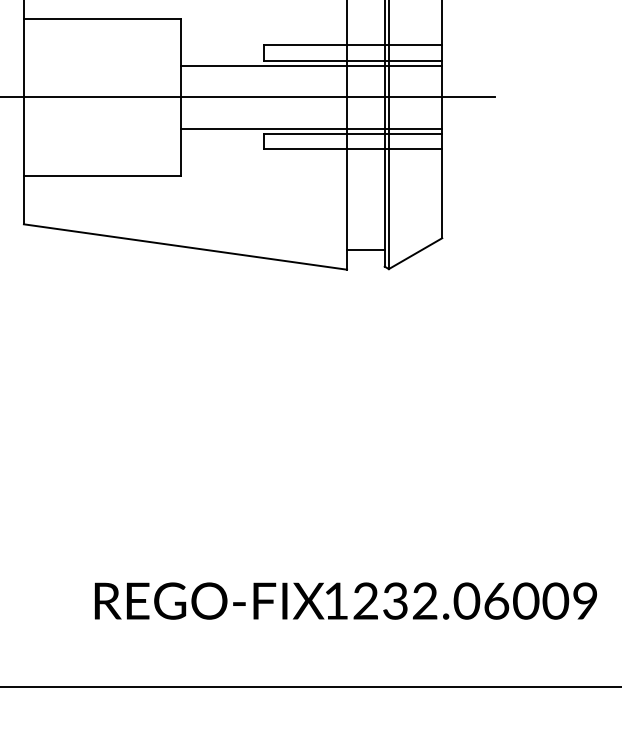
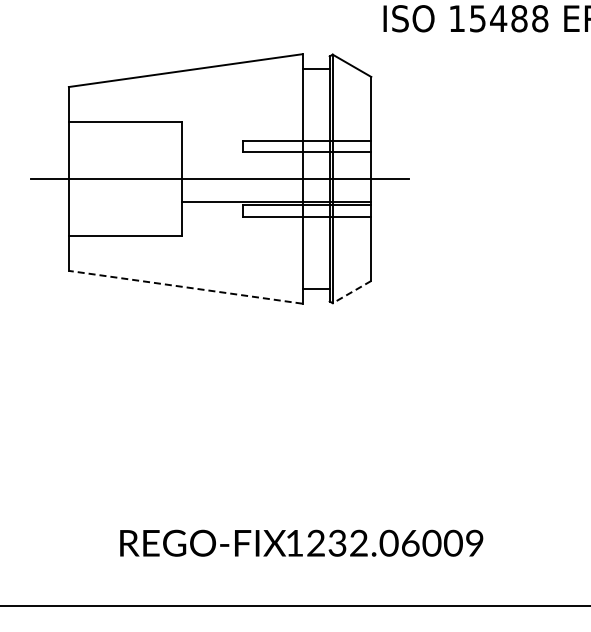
line: (311, 66) -> (276, 156), removed
line: (185, 247) -> (185, 287), solid -> dashed
line: (414, 254) -> (351, 292), solid -> dashed

